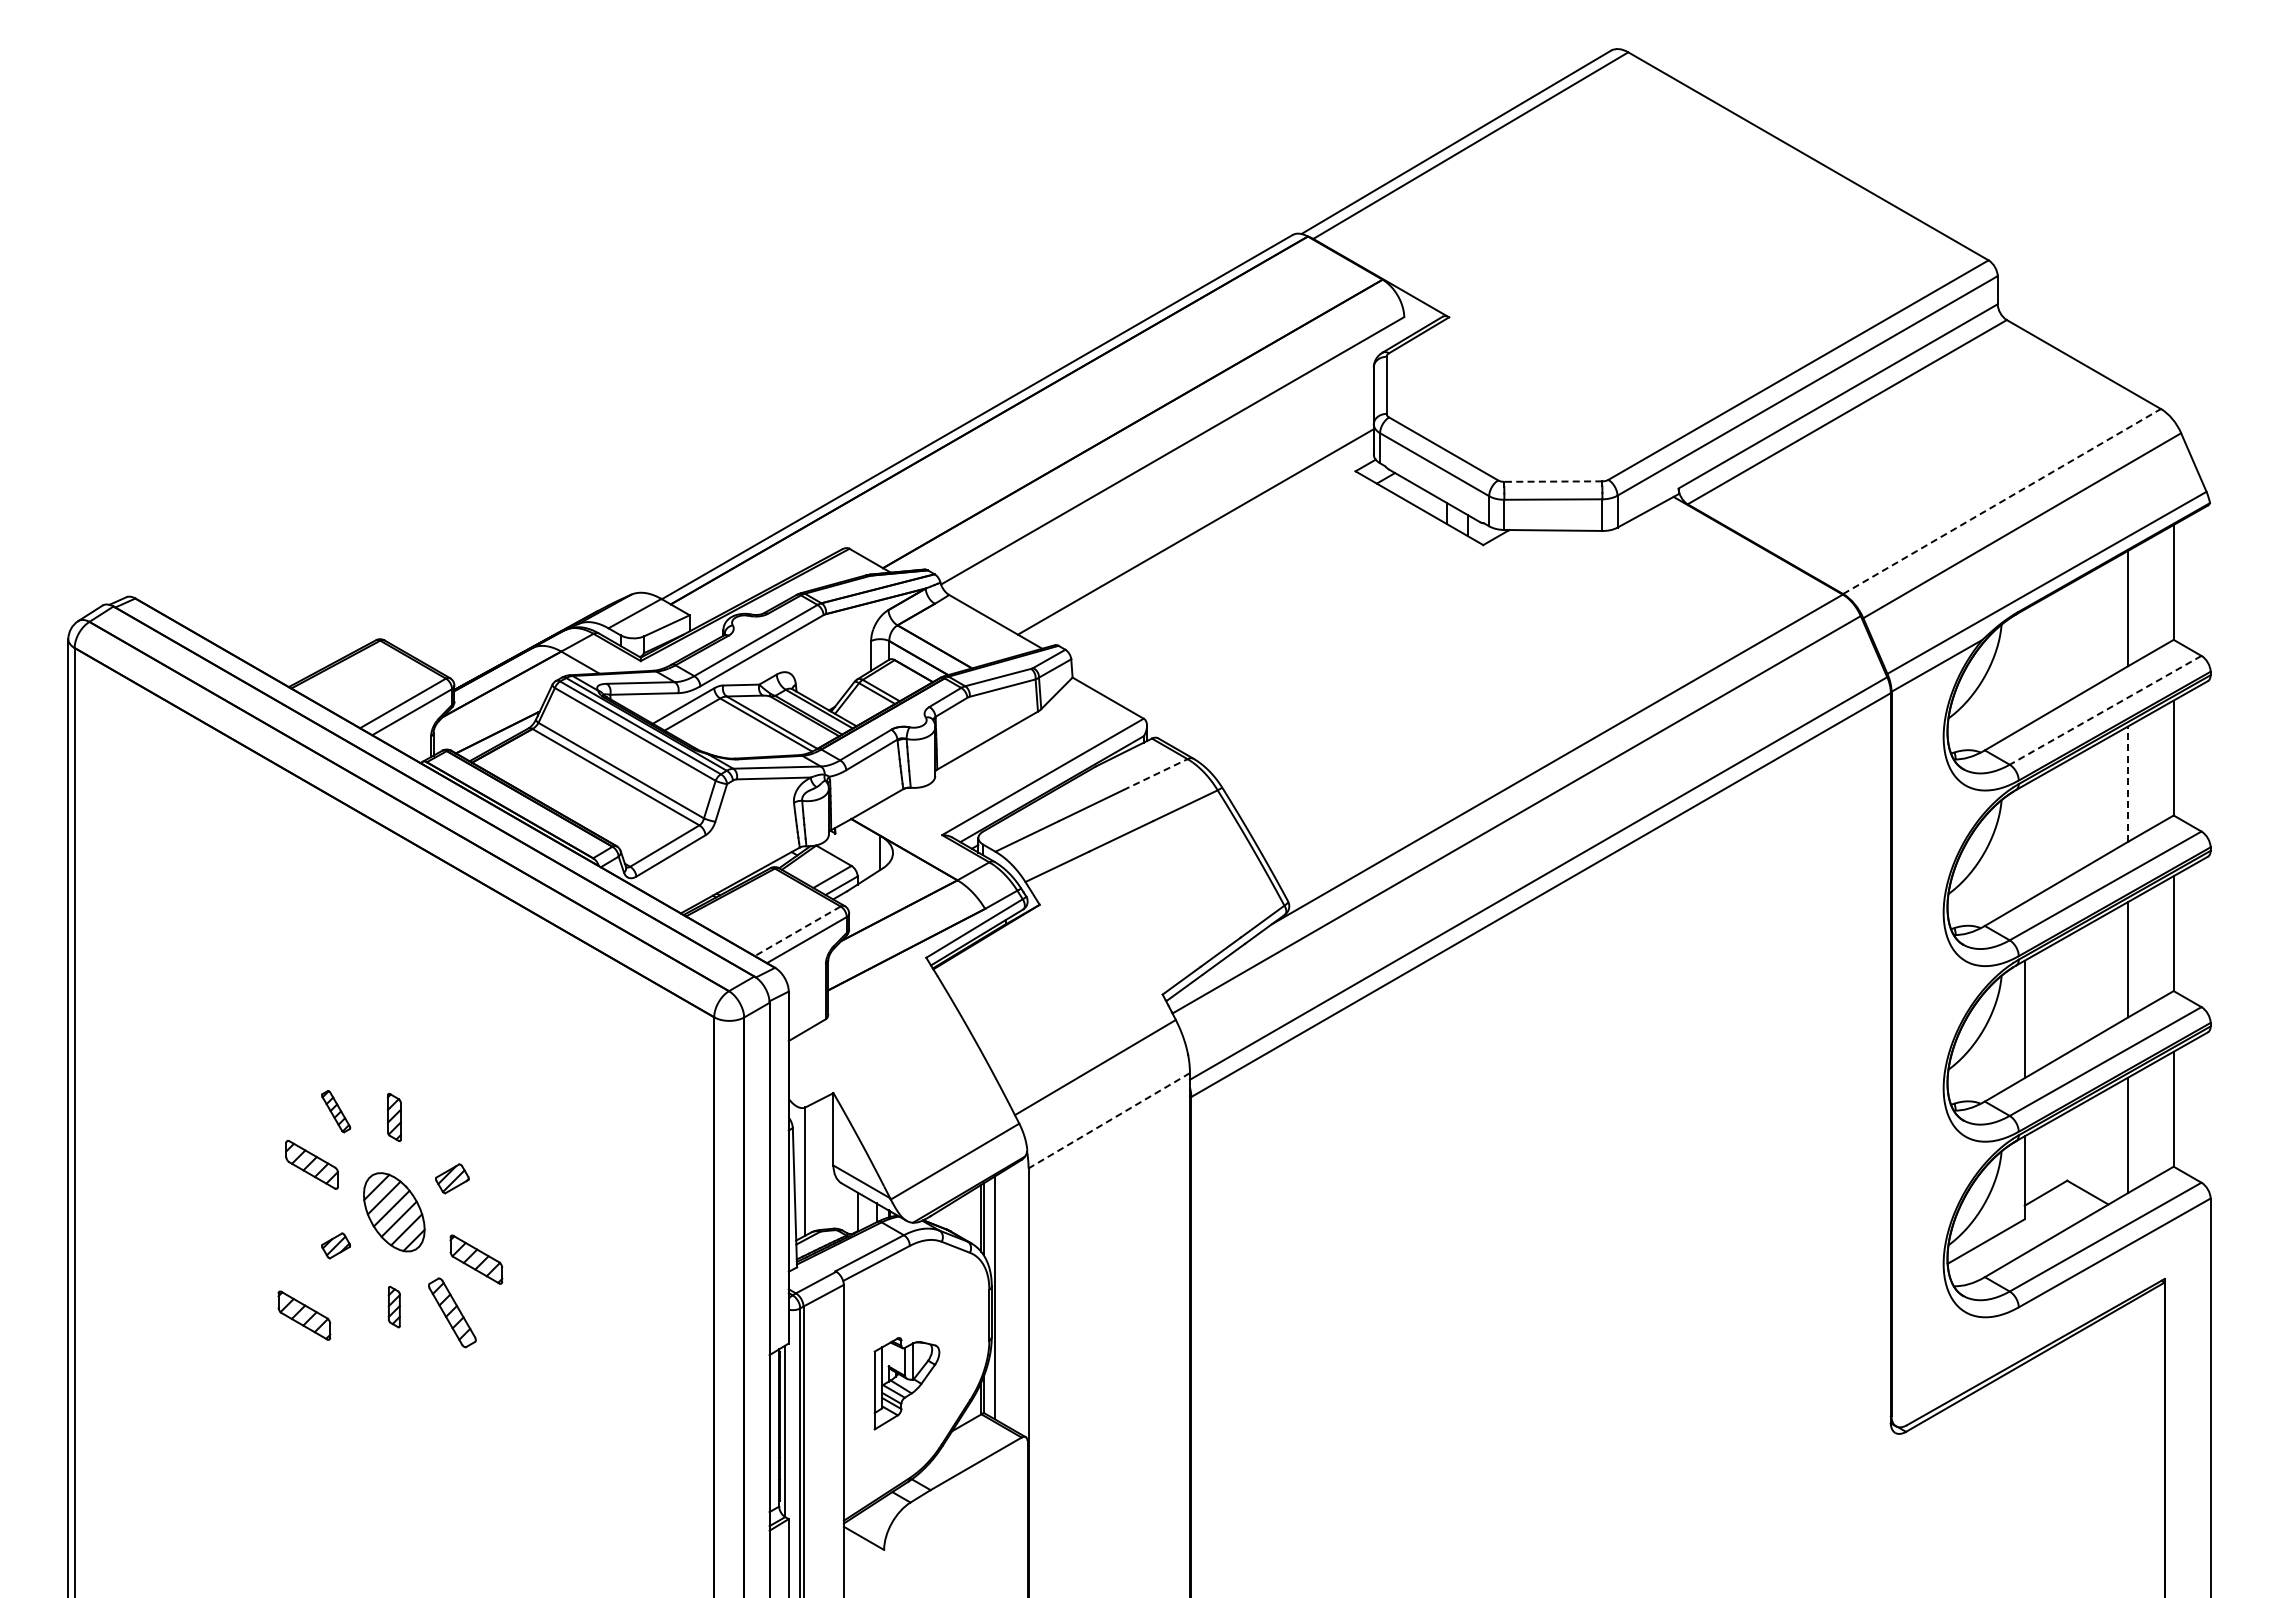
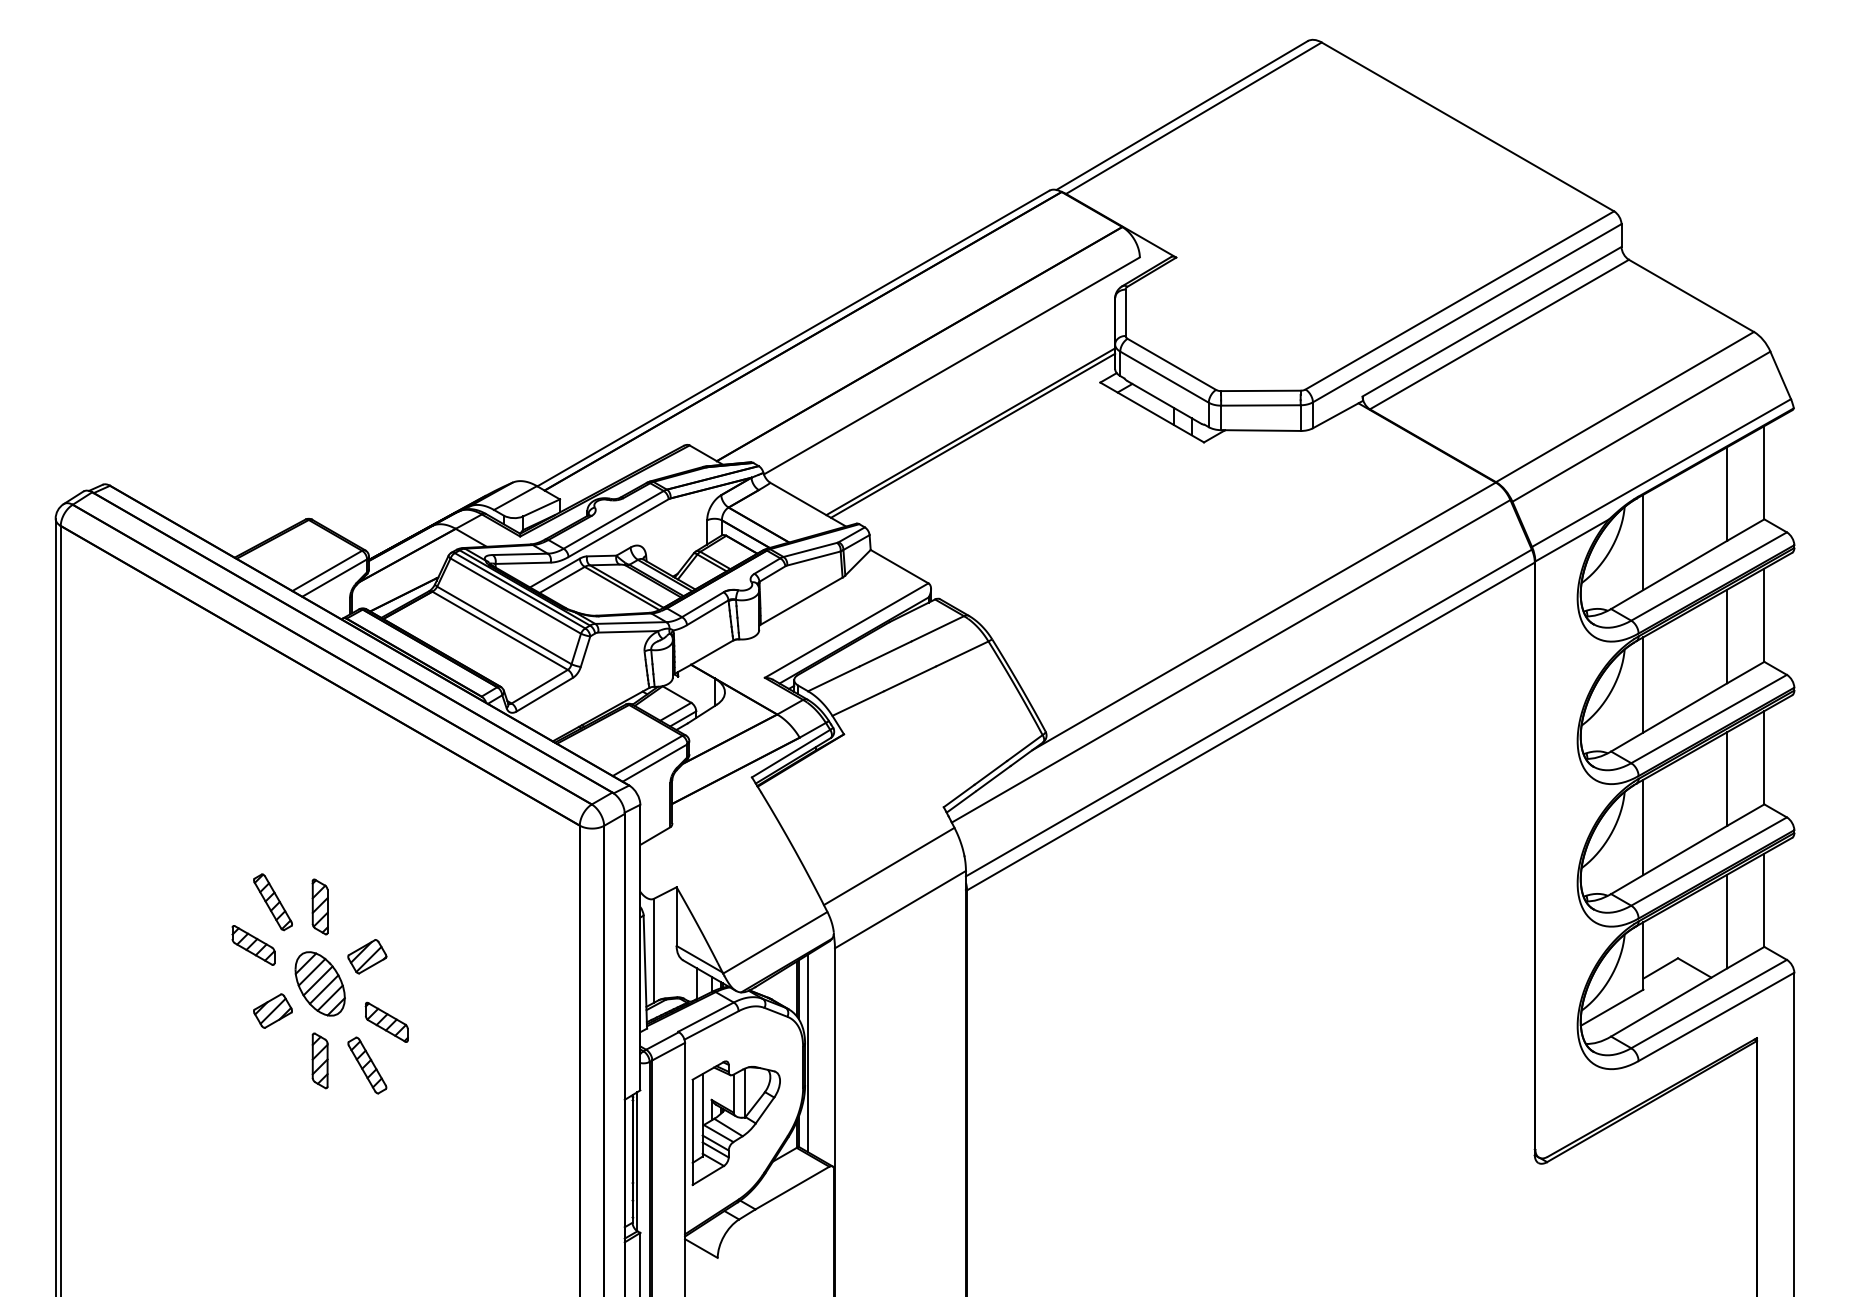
line: (1552, 481) -> (1260, 390), dashed -> solid
line: (2002, 501) -> (1625, 407), dashed -> solid
line: (1198, 536) -> (972, 435), added
line: (2024, 667) -> (1643, 541), added
line: (2105, 710) -> (1709, 576), dashed -> solid
line: (1155, 774) -> (937, 628), dashed -> solid
line: (2128, 784) -> (1727, 636), dashed -> solid
line: (2024, 843) -> (1643, 684), added
line: (797, 931) -> (647, 756), dashed -> solid
part: (335, 1111) -> (272, 902), size x1.67
part: (394, 1117) -> (320, 906), size x1.43
line: (1109, 1120) -> (900, 909), dashed -> solid
part: (452, 1178) -> (367, 956), size x1.43
part: (335, 1245) -> (272, 1010), size x1.67
part: (394, 1306) -> (320, 1060), size x1.67
part: (304, 1315) -> (247, 1067), removed
part: (906, 1383) -> (735, 1122), size x1.67

